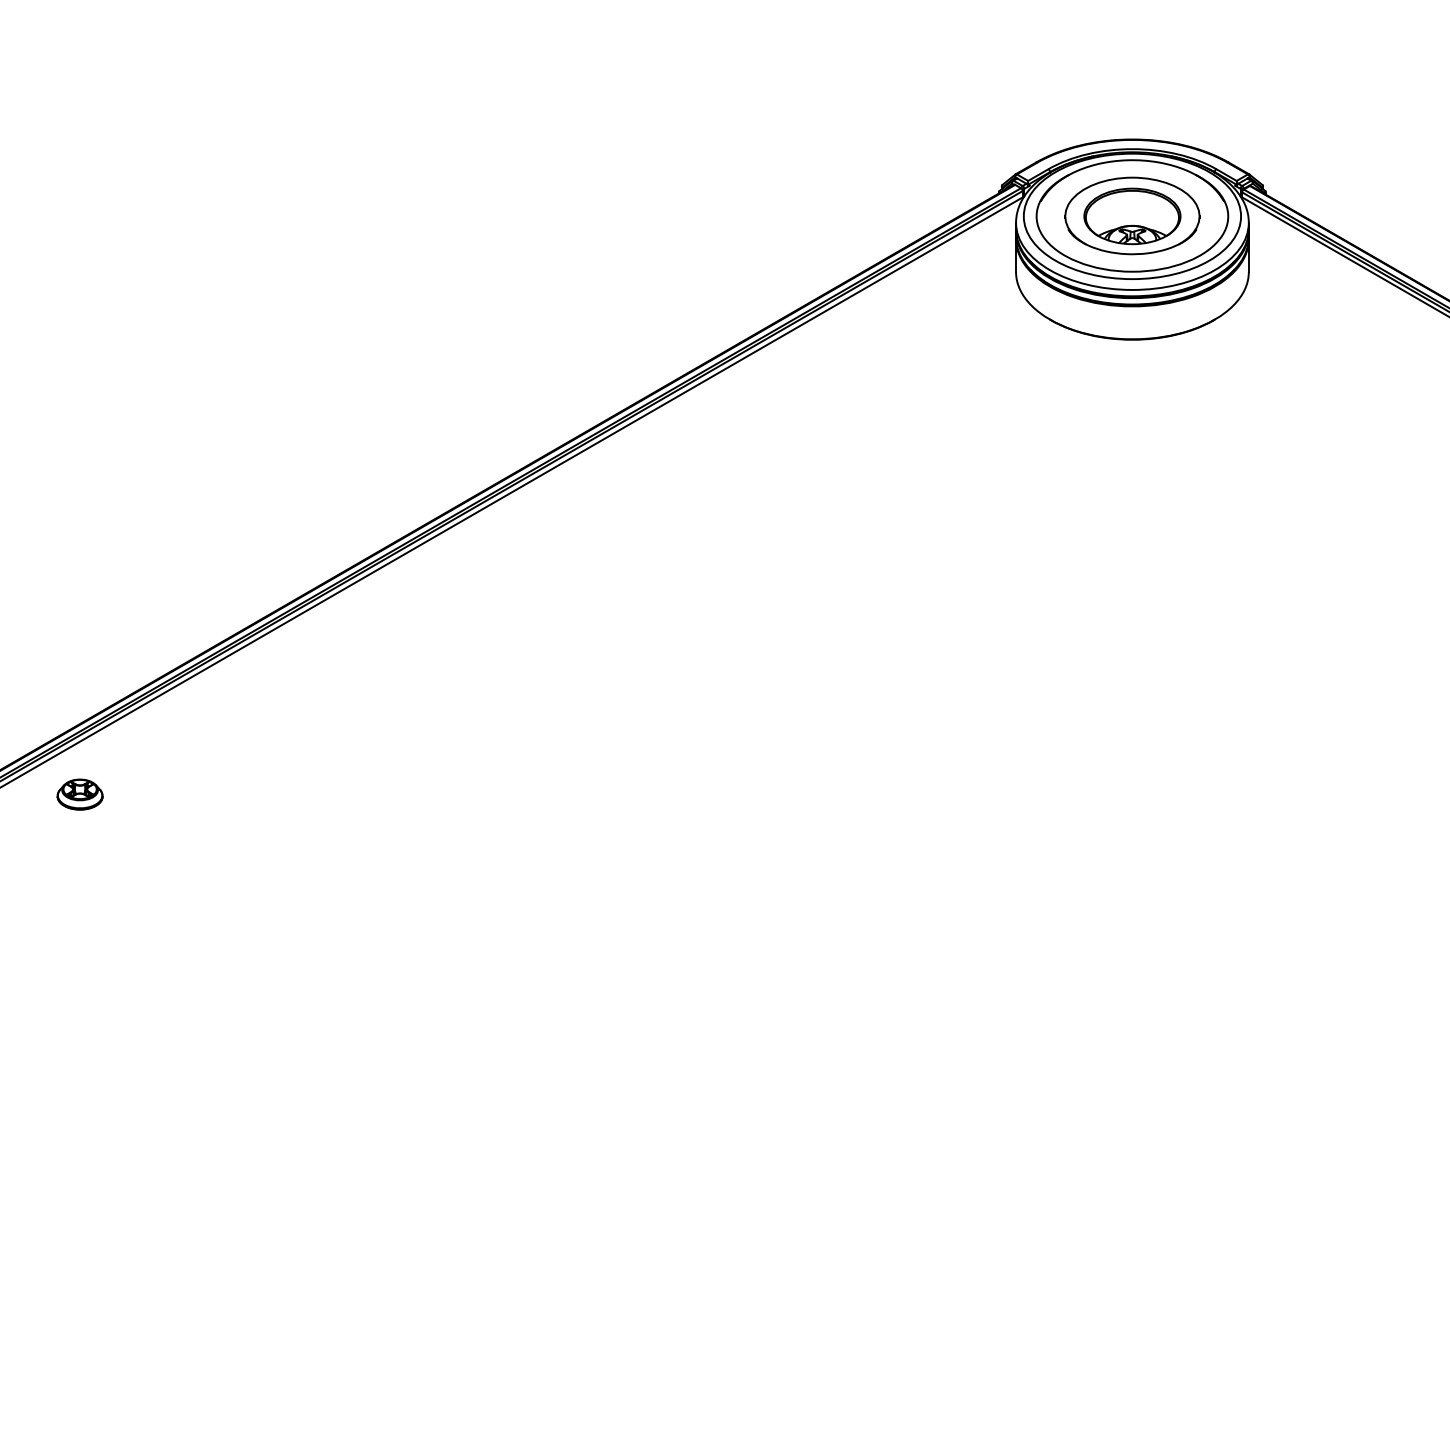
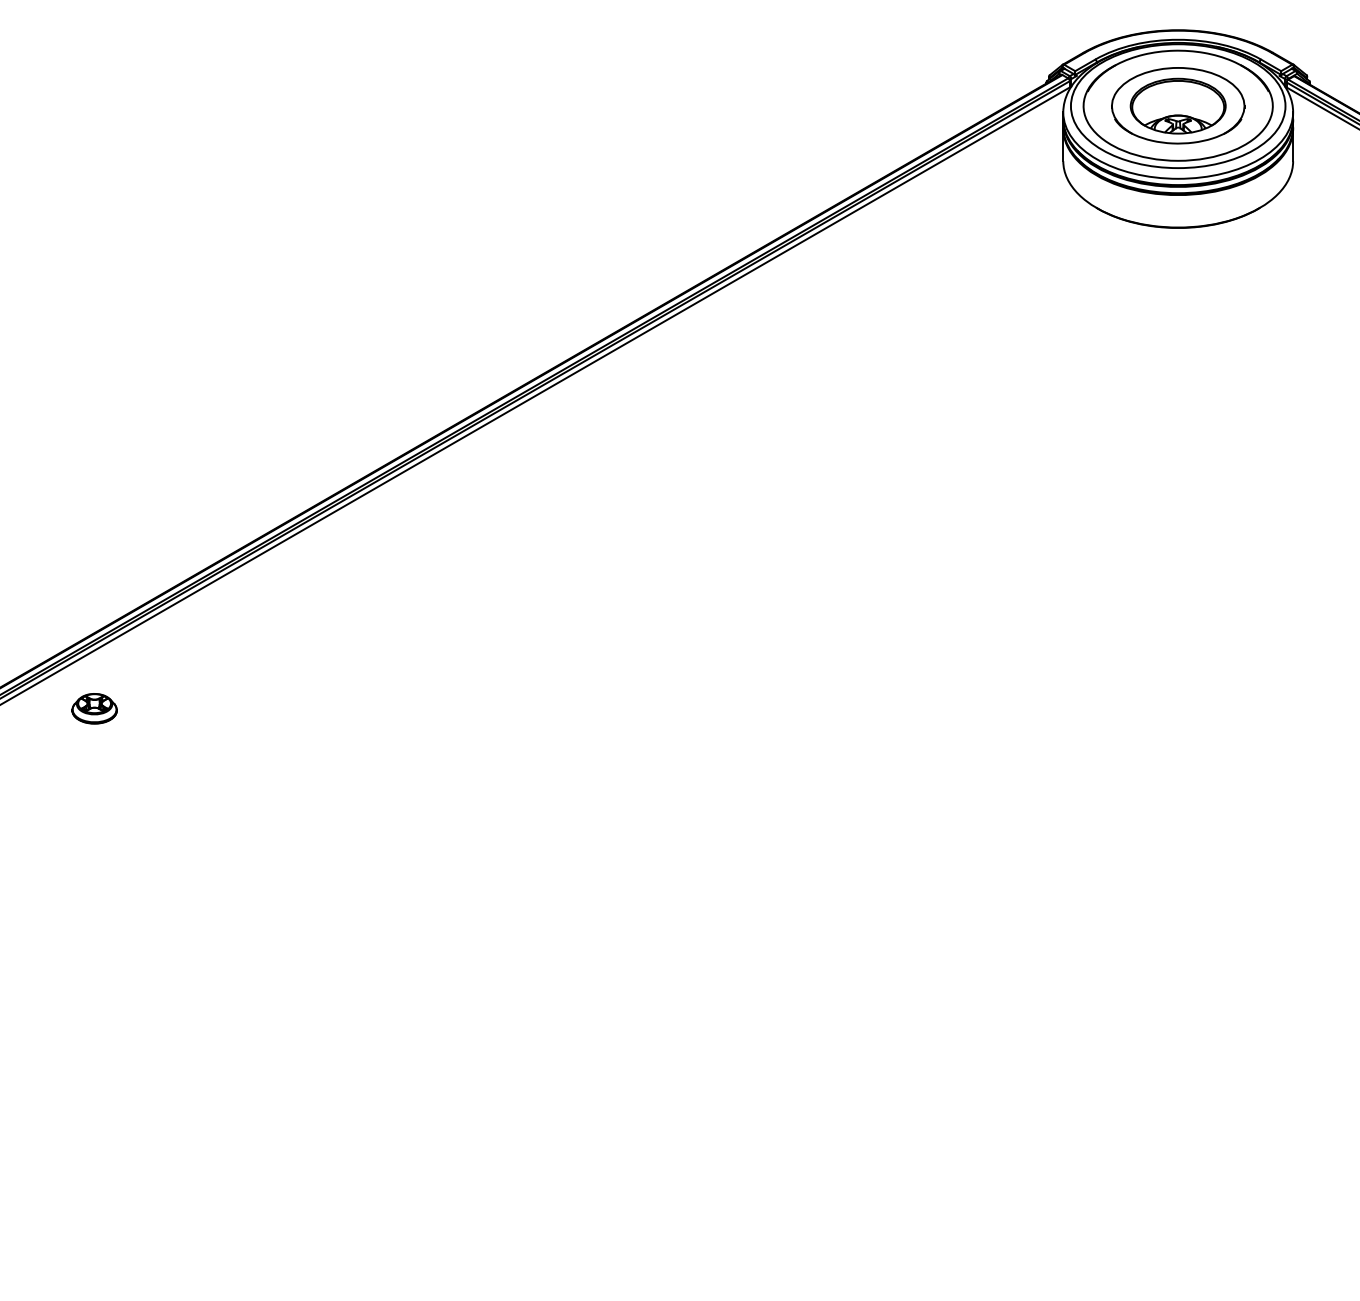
part: (79, 794) -> (94, 708), moved

